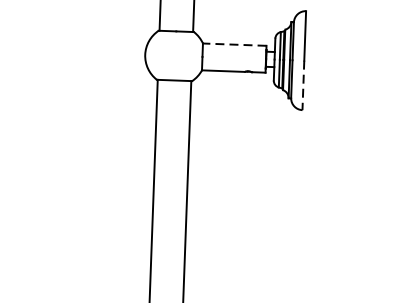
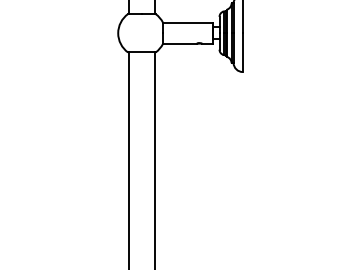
line: (234, 44) -> (187, 22), dashed -> solid
line: (302, 86) -> (242, 53), dashed -> solid

